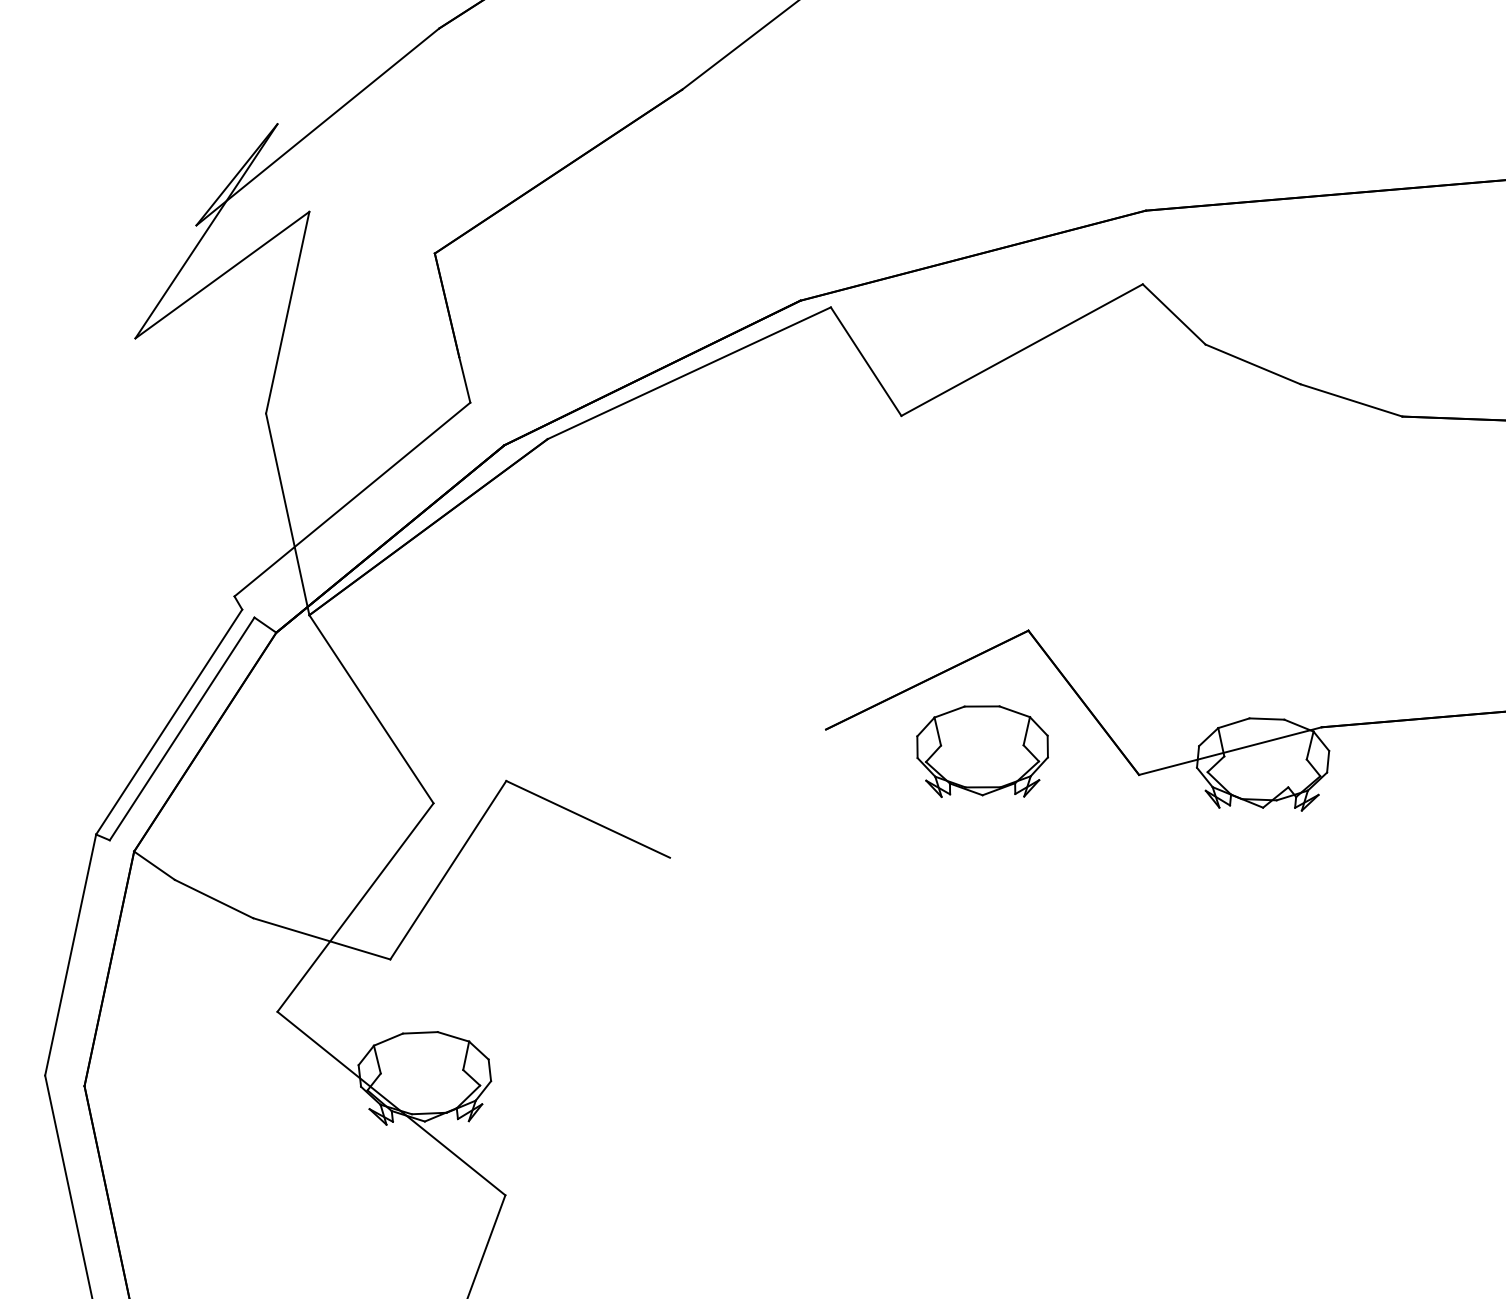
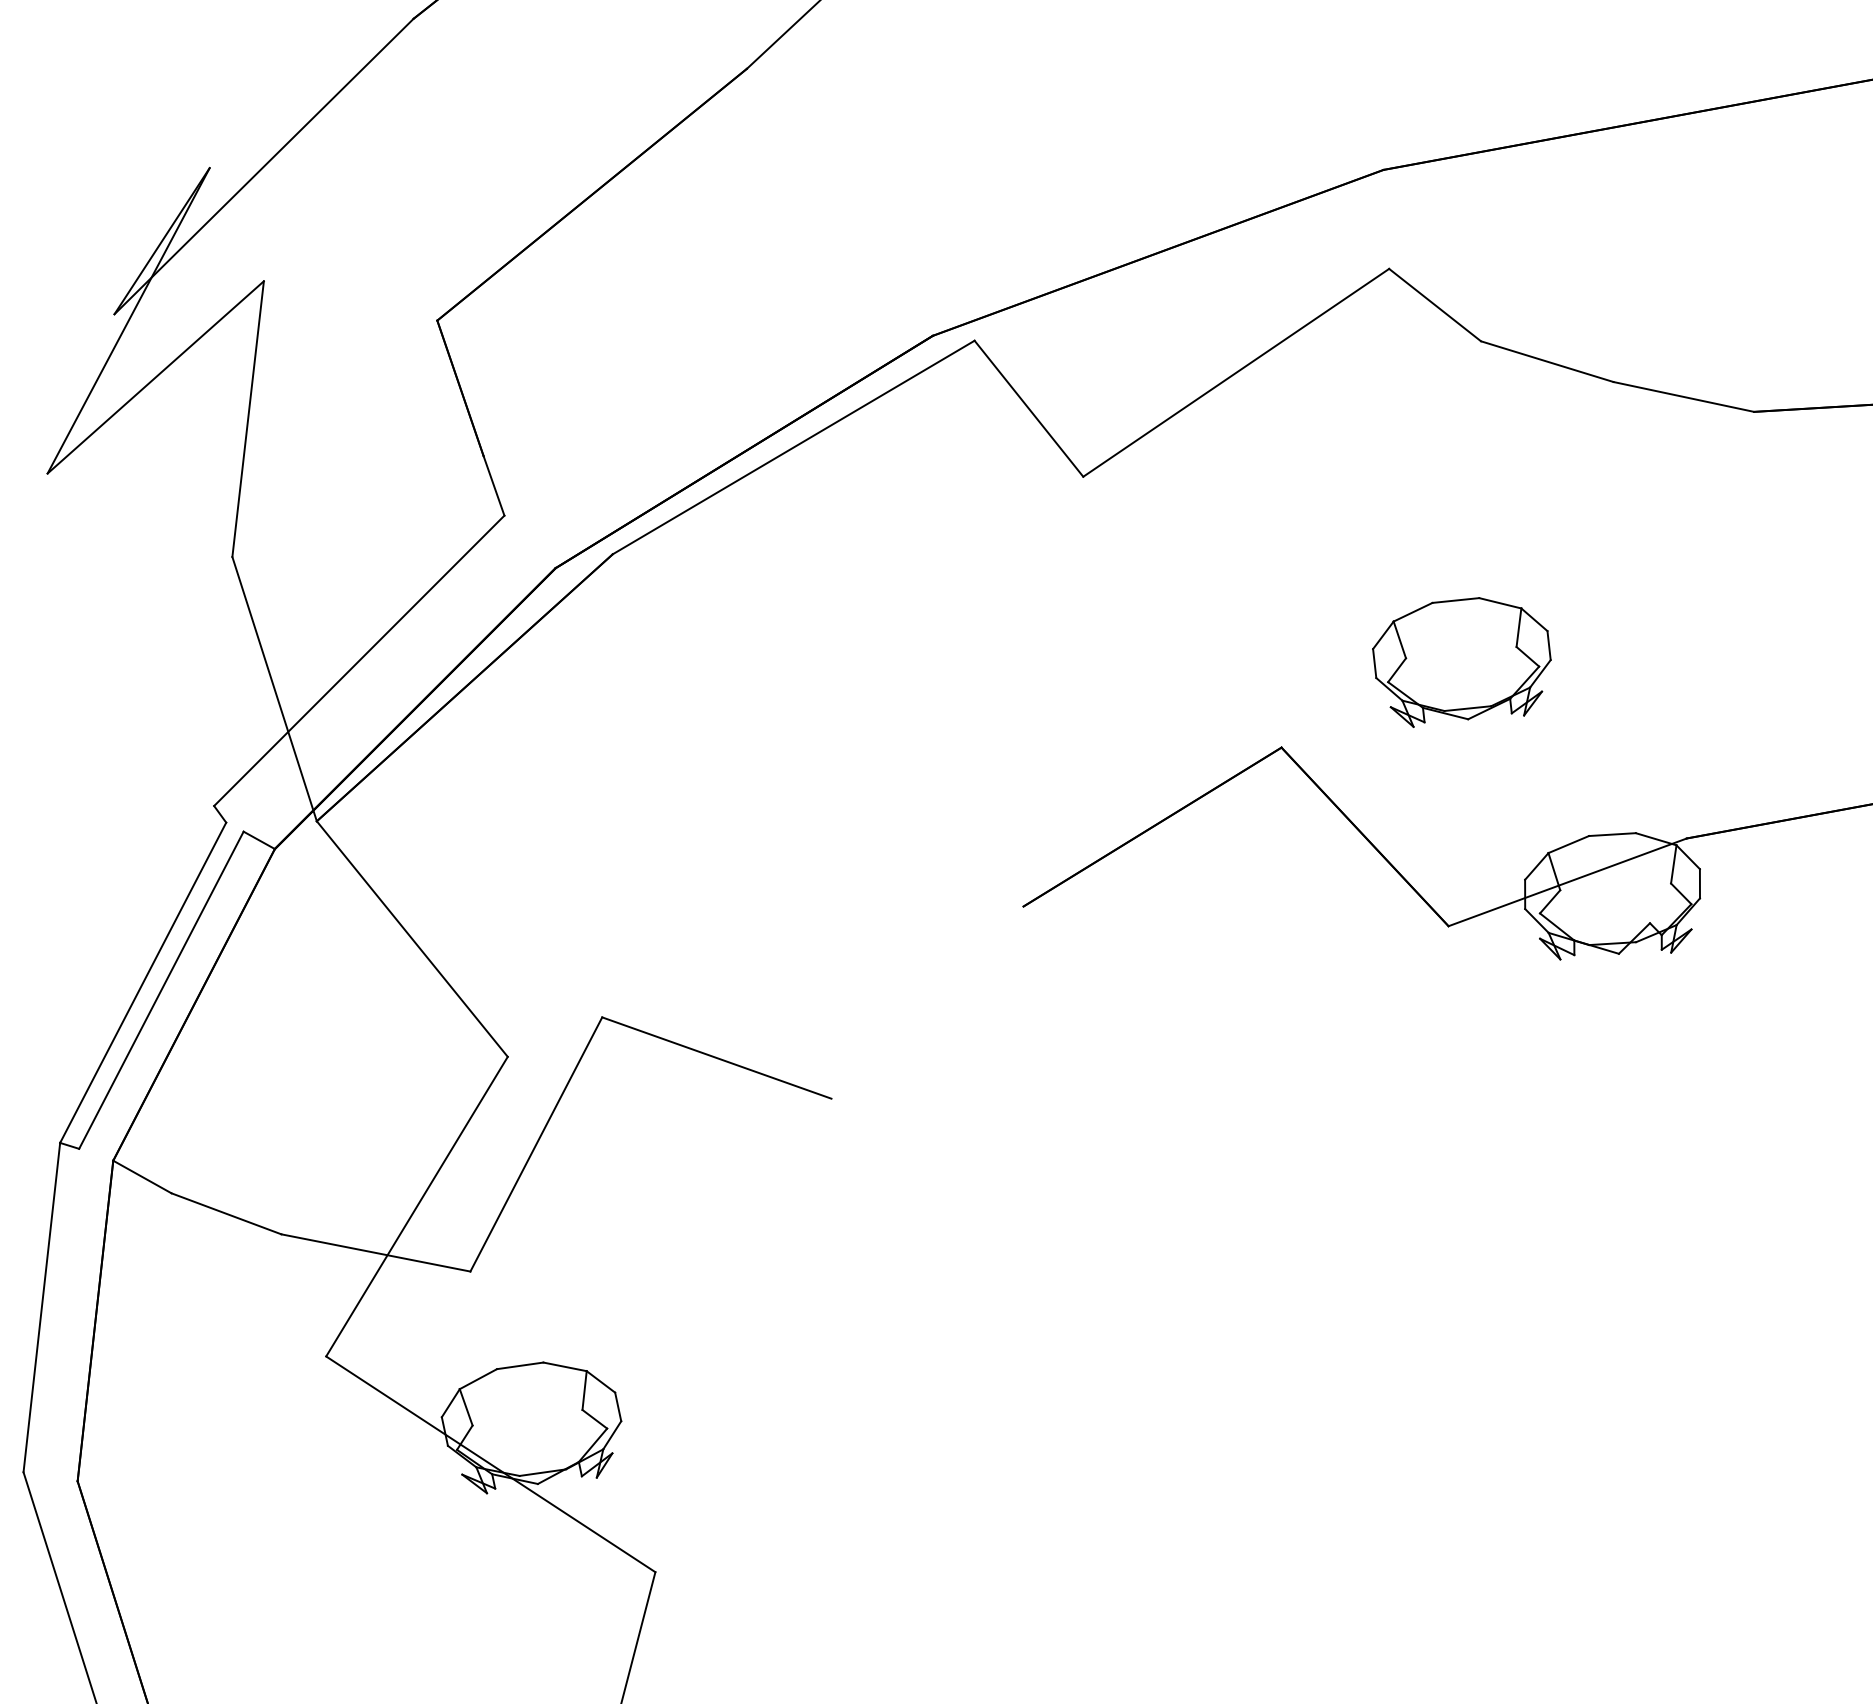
part: (982, 751) -> (1462, 660), moved

